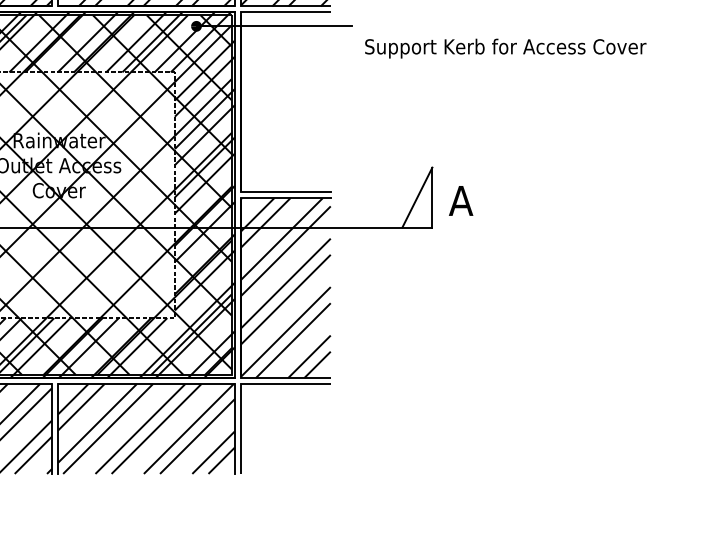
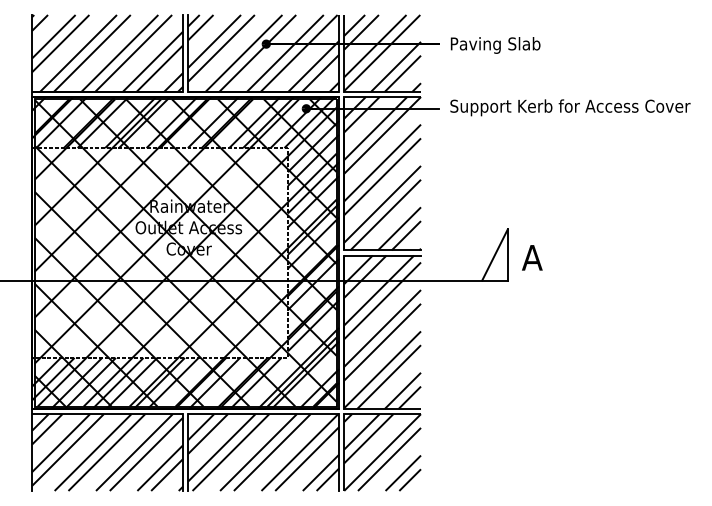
text: (505, 48) -> (570, 107), moved
hatch: (285, 102) -> (382, 173), added
hatch: (285, 428) -> (382, 452), added

